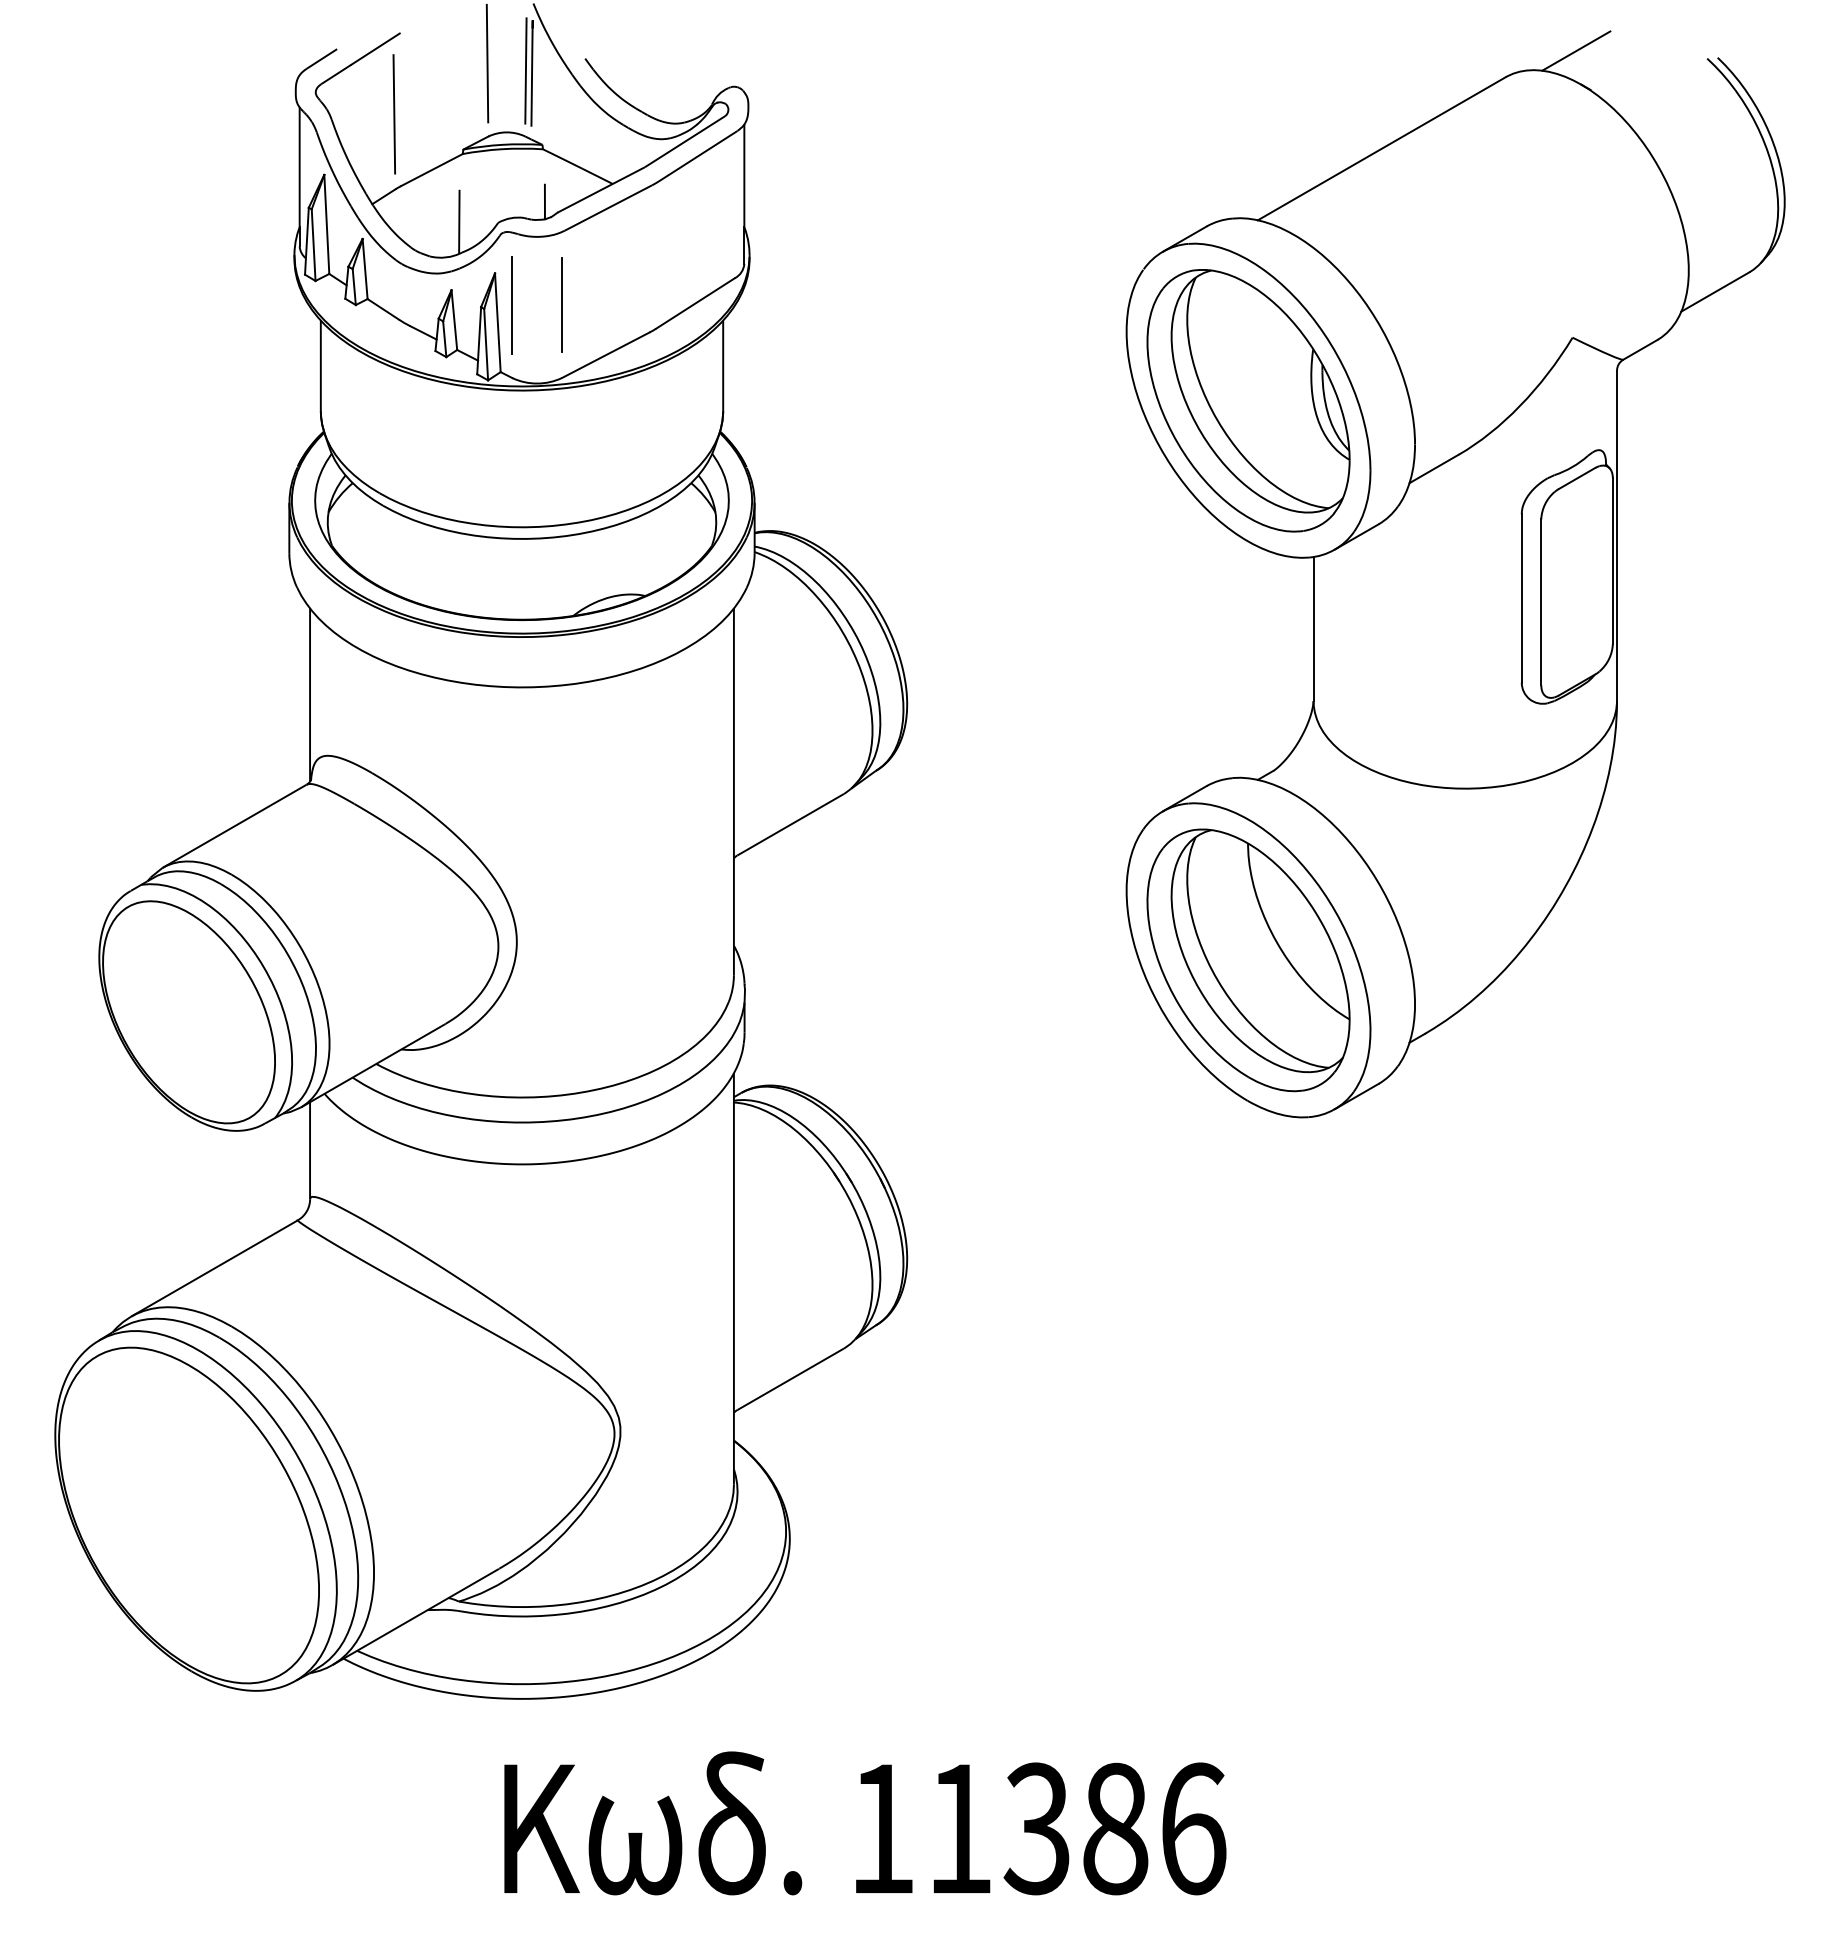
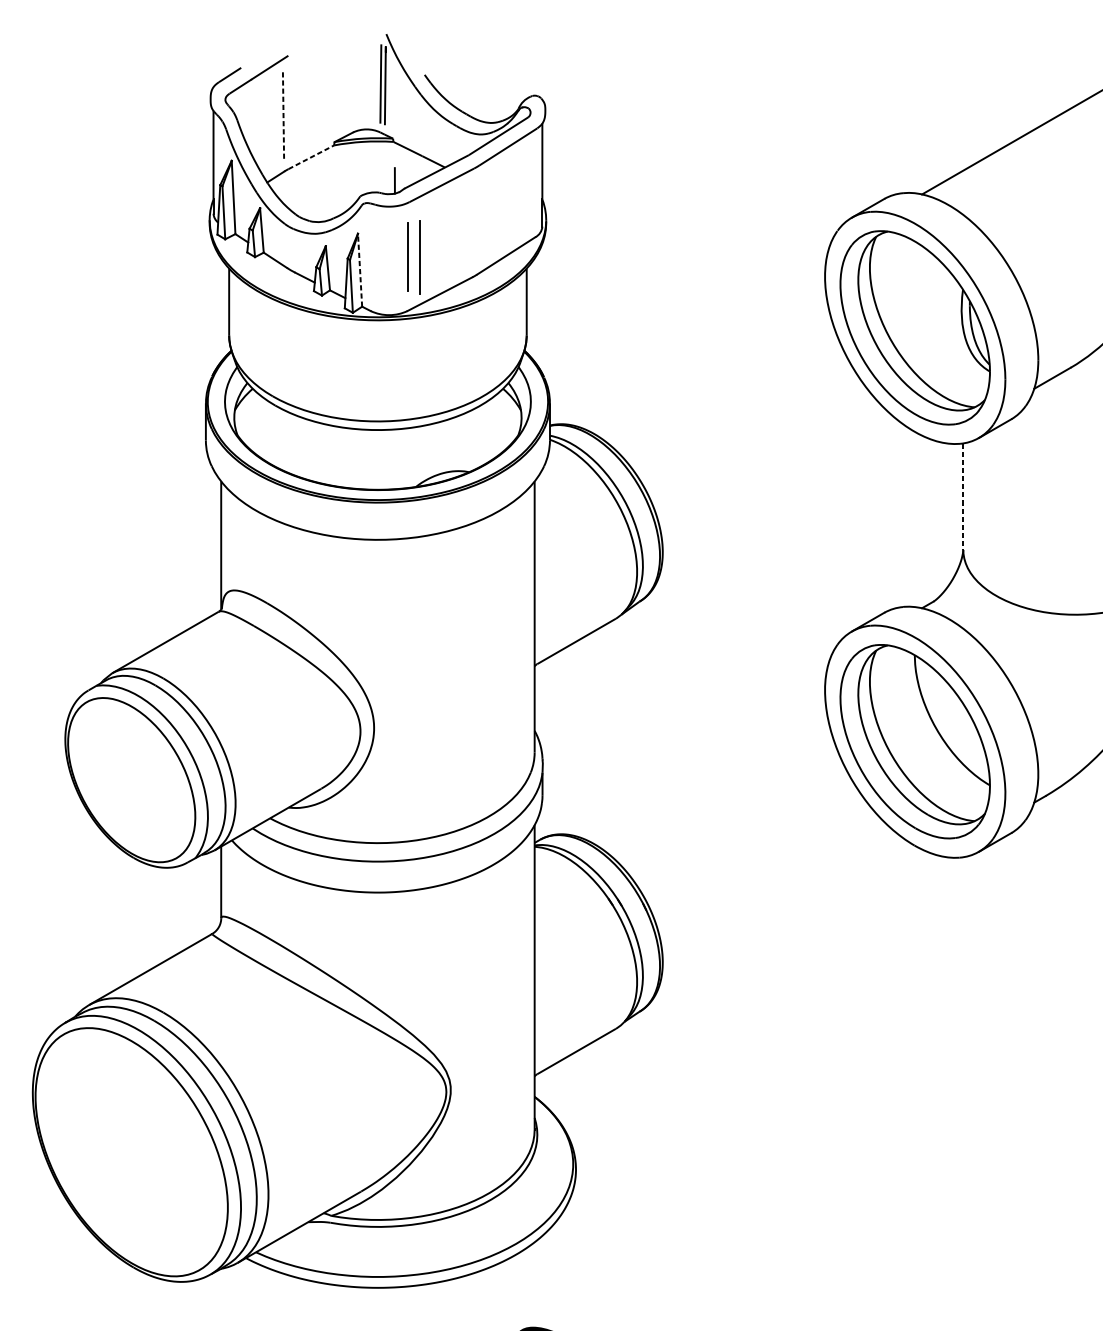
line: (487, 63) -> (352, 78), removed
line: (394, 114) -> (283, 116), solid -> dashed
line: (431, 170) -> (311, 157), solid -> dashed
line: (459, 221) -> (331, 195), removed
line: (511, 305) -> (418, 257), moved
line: (497, 322) -> (359, 270), solid -> dashed
line: (1313, 629) -> (963, 497), solid -> dashed

